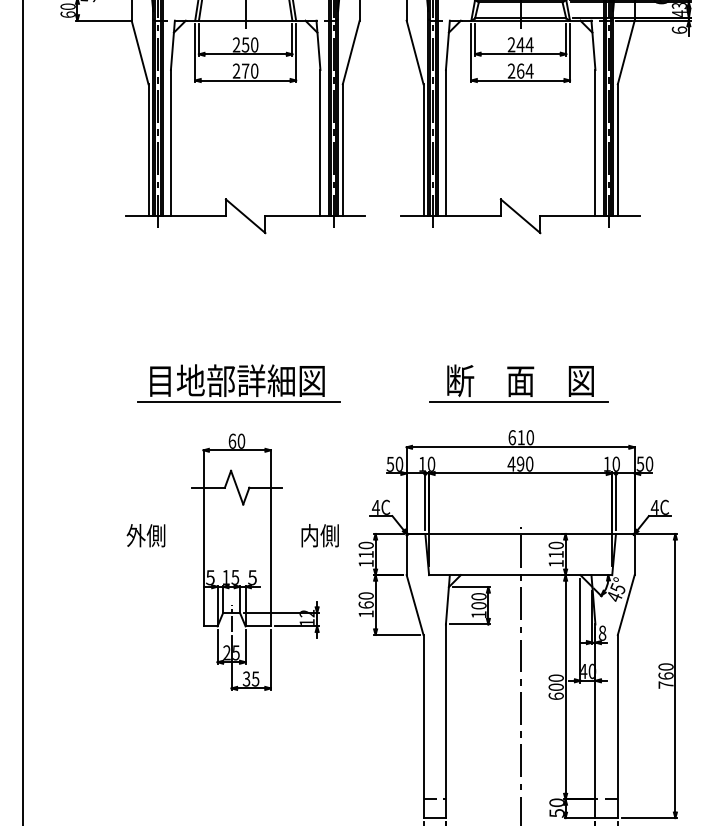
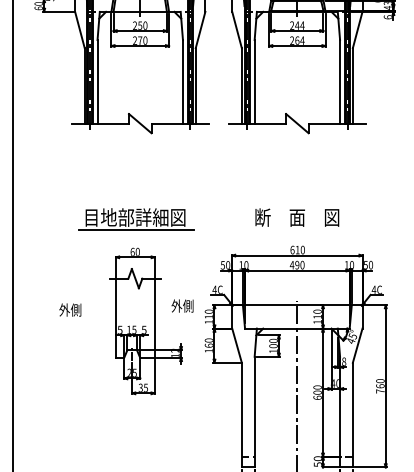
line: (519, 401) -> (296, 229), removed
text: (146, 534) -> (70, 309), moved
text: (309, 534) -> (176, 305), 内側 -> 外側

